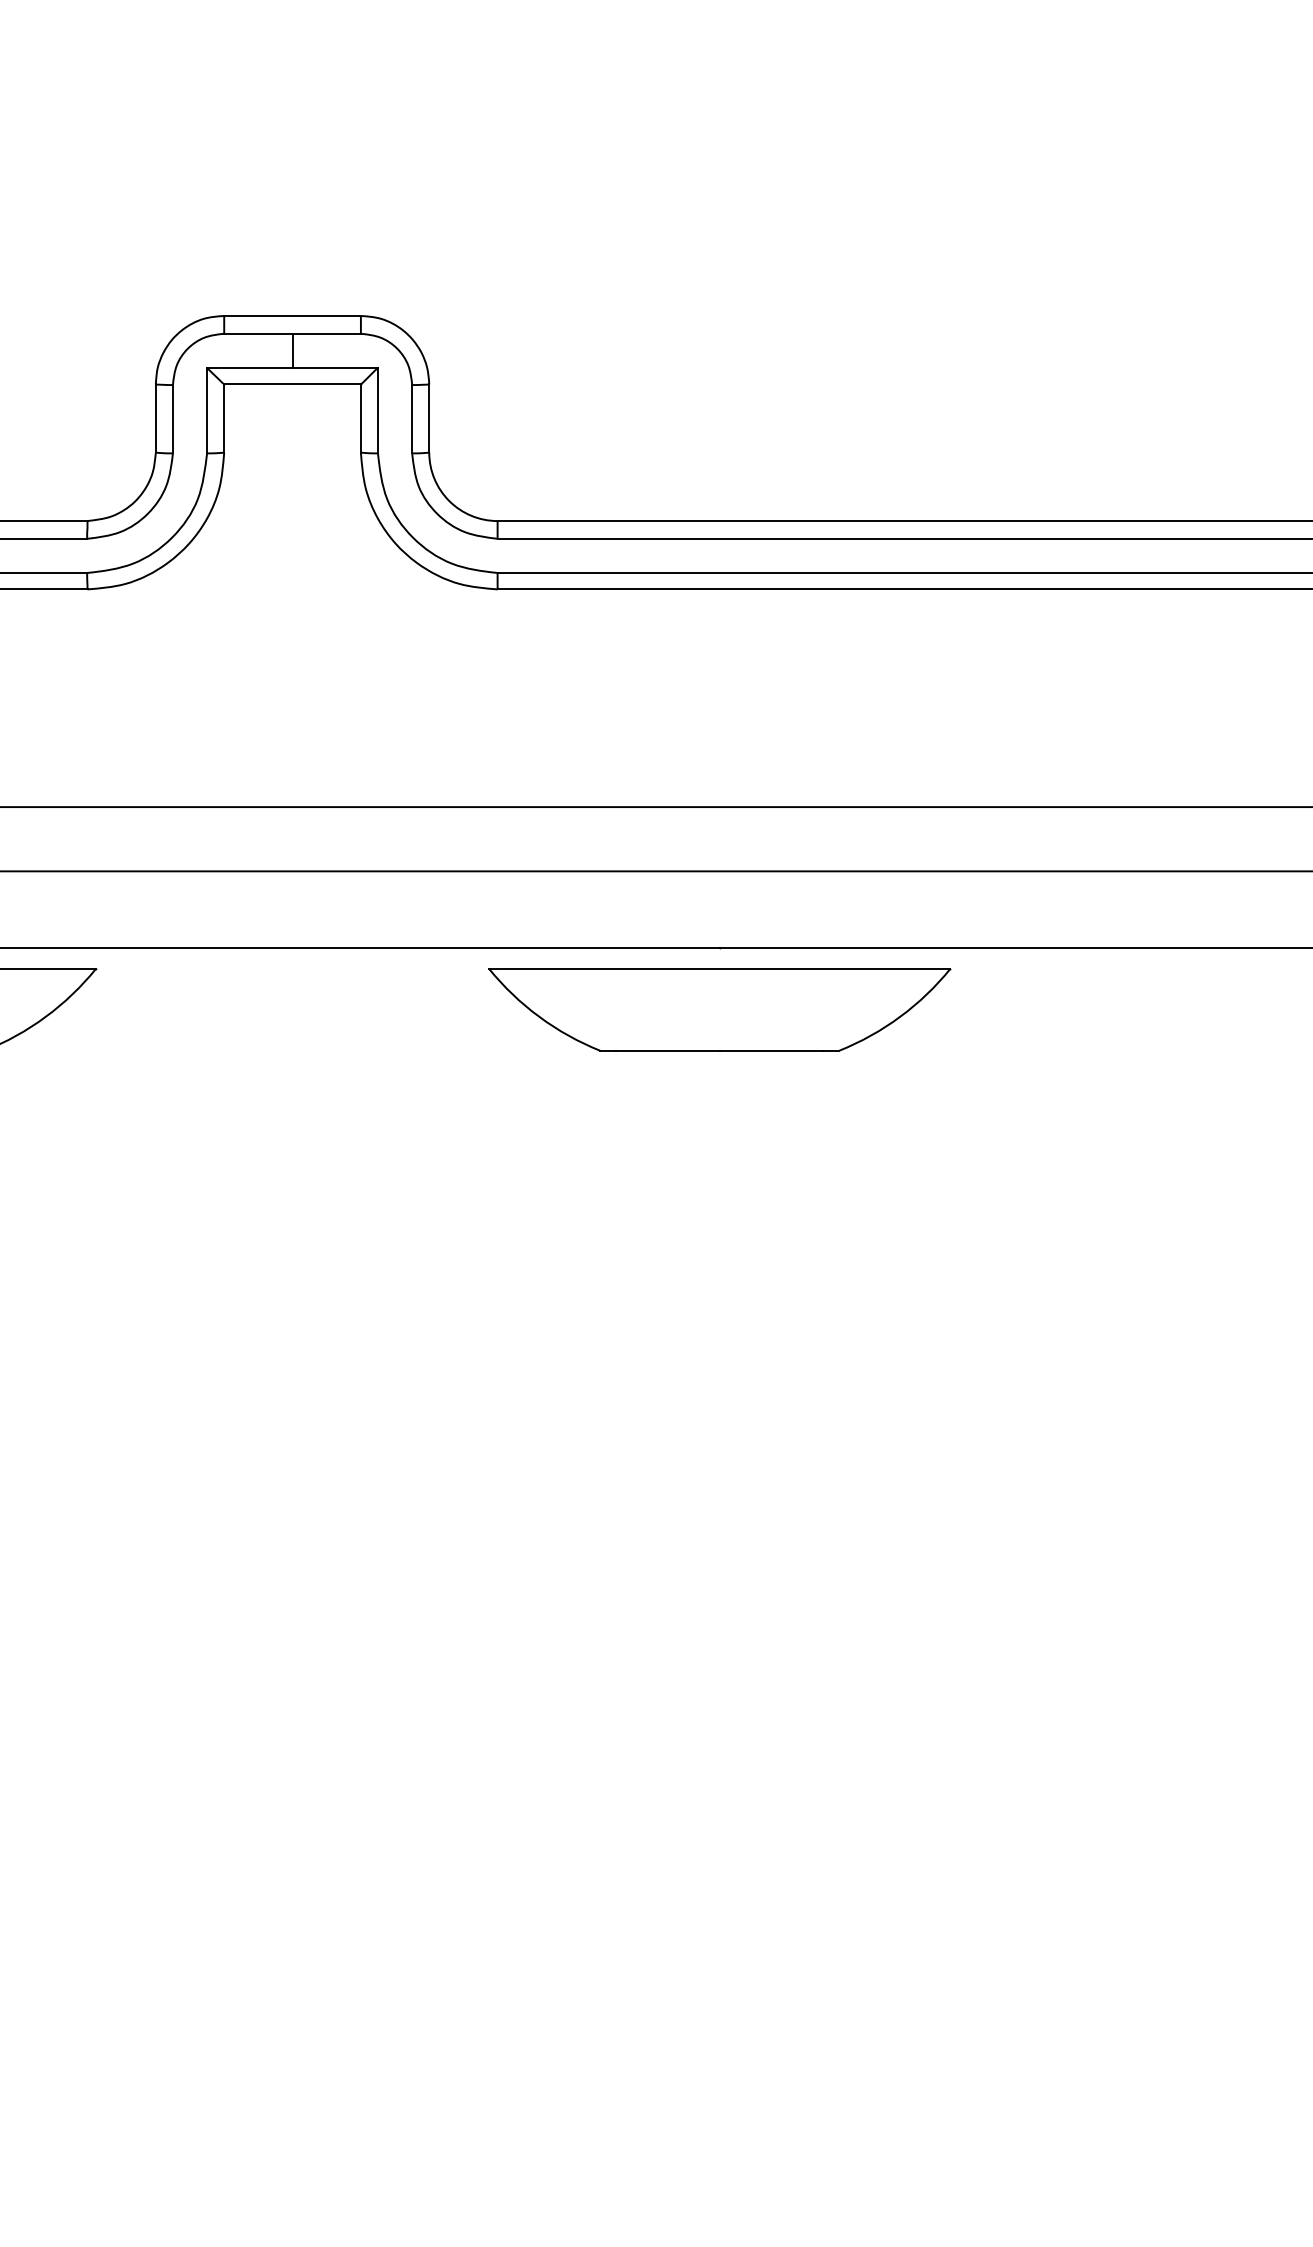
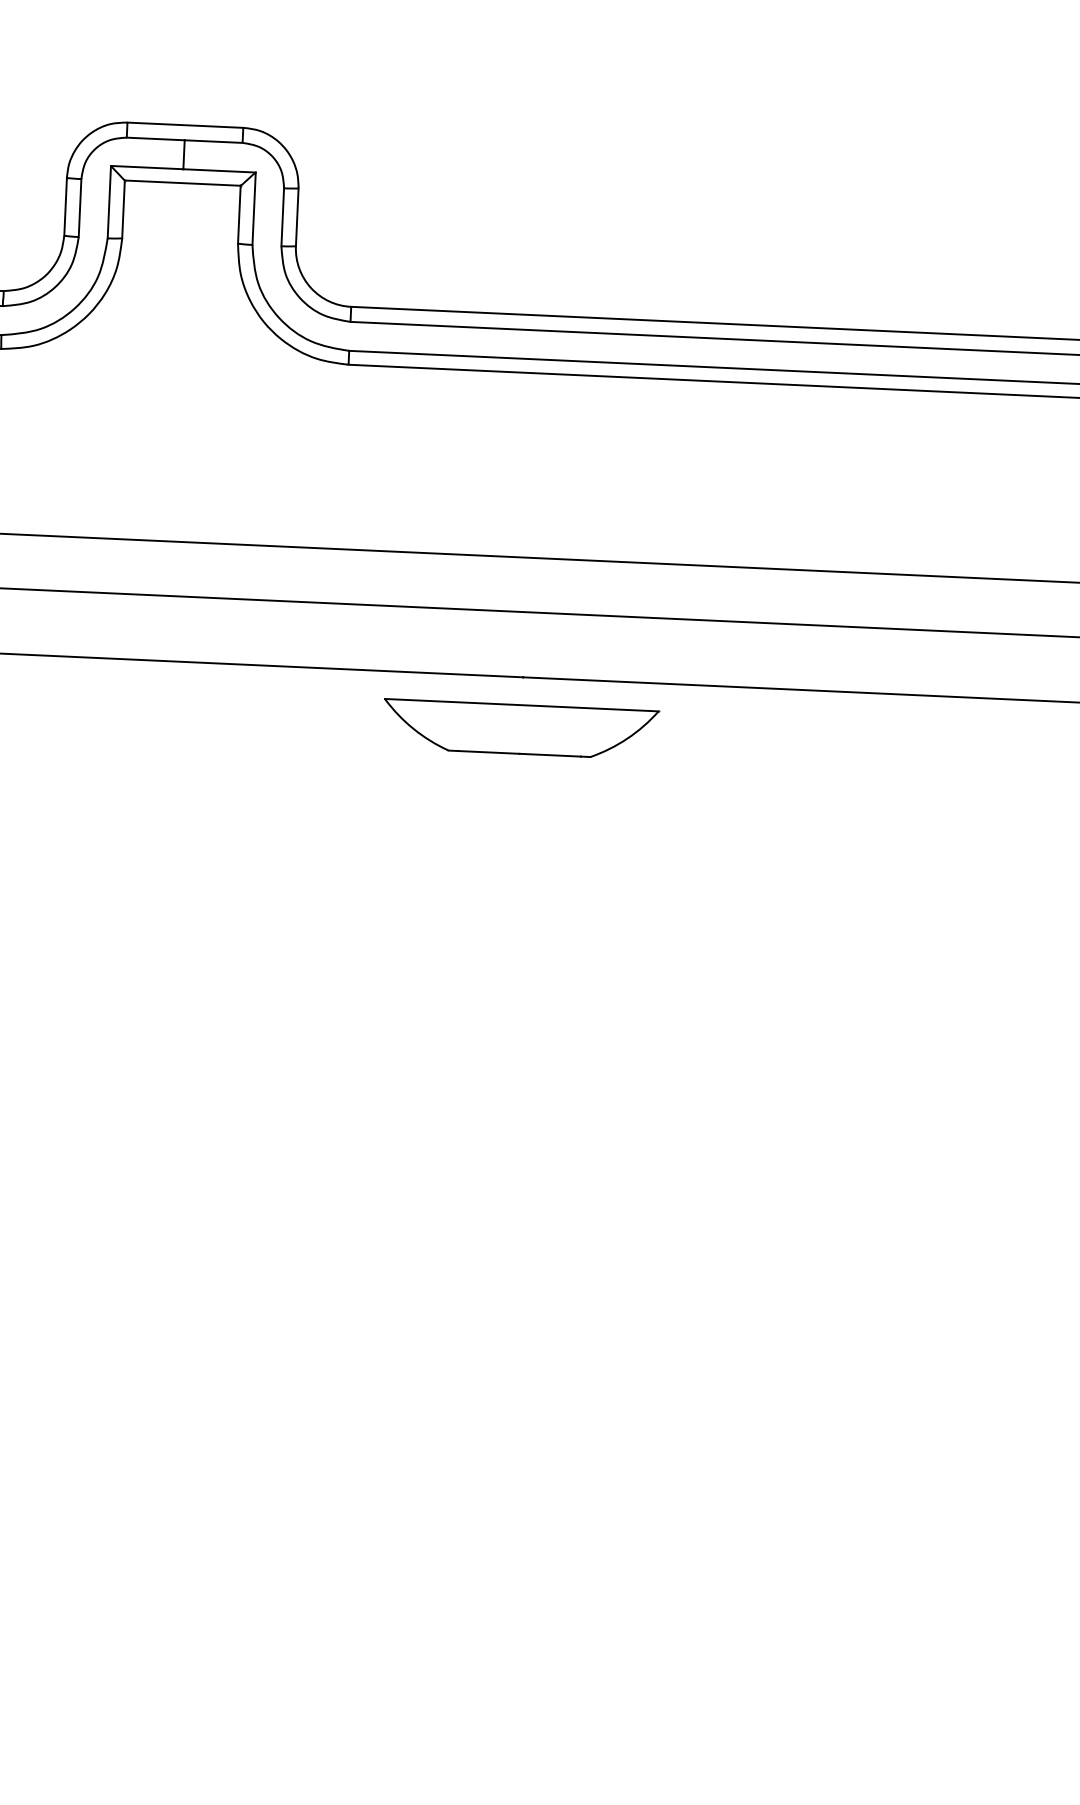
part: (719, 1009) -> (520, 729), size x0.7

